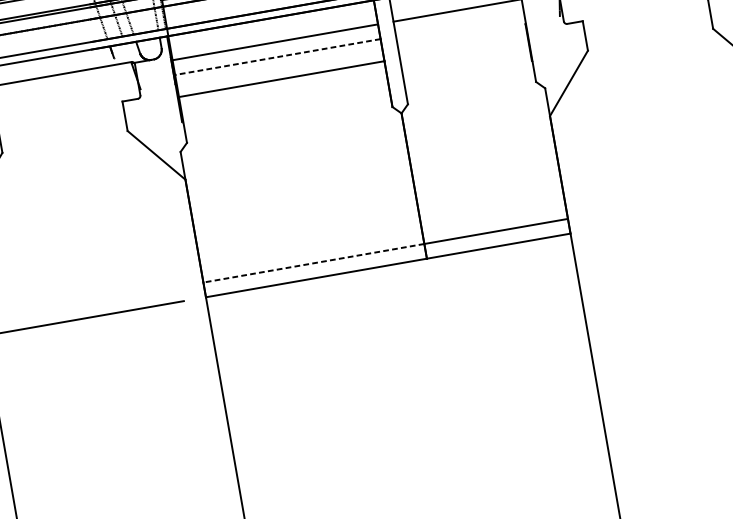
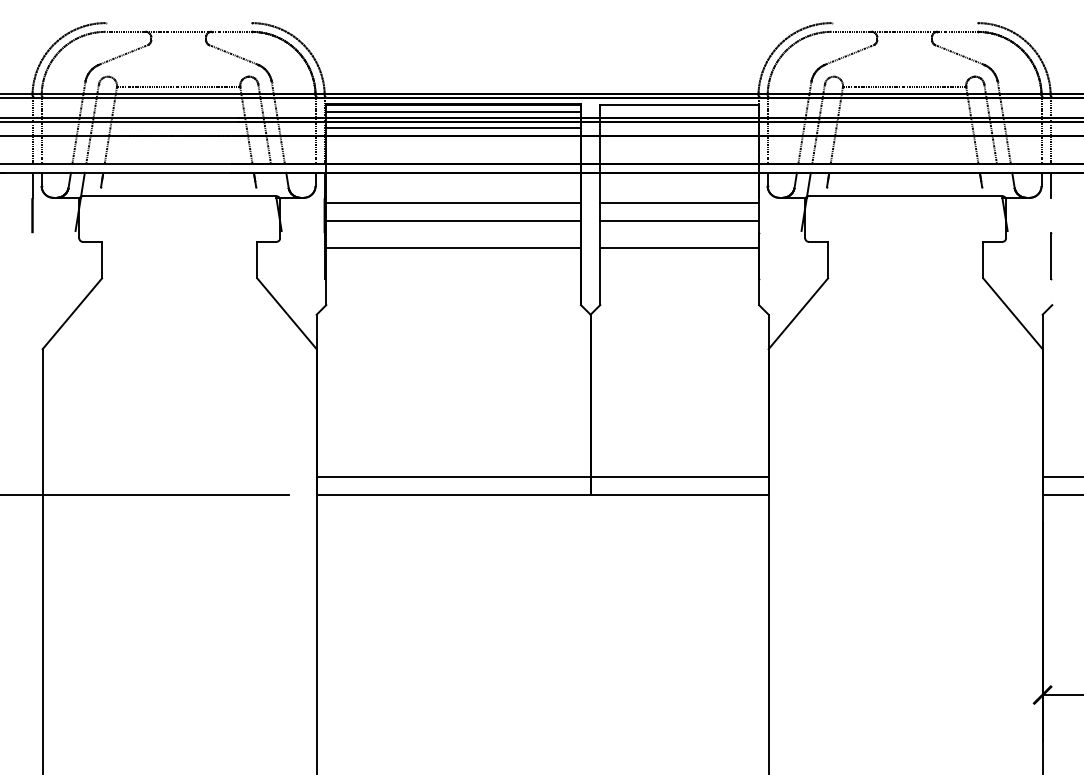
line: (459, 24) -> (679, 220), added
line: (463, 47) -> (679, 248), added
line: (277, 56) -> (453, 220), dashed -> solid
line: (313, 263) -> (453, 476), dashed -> solid

